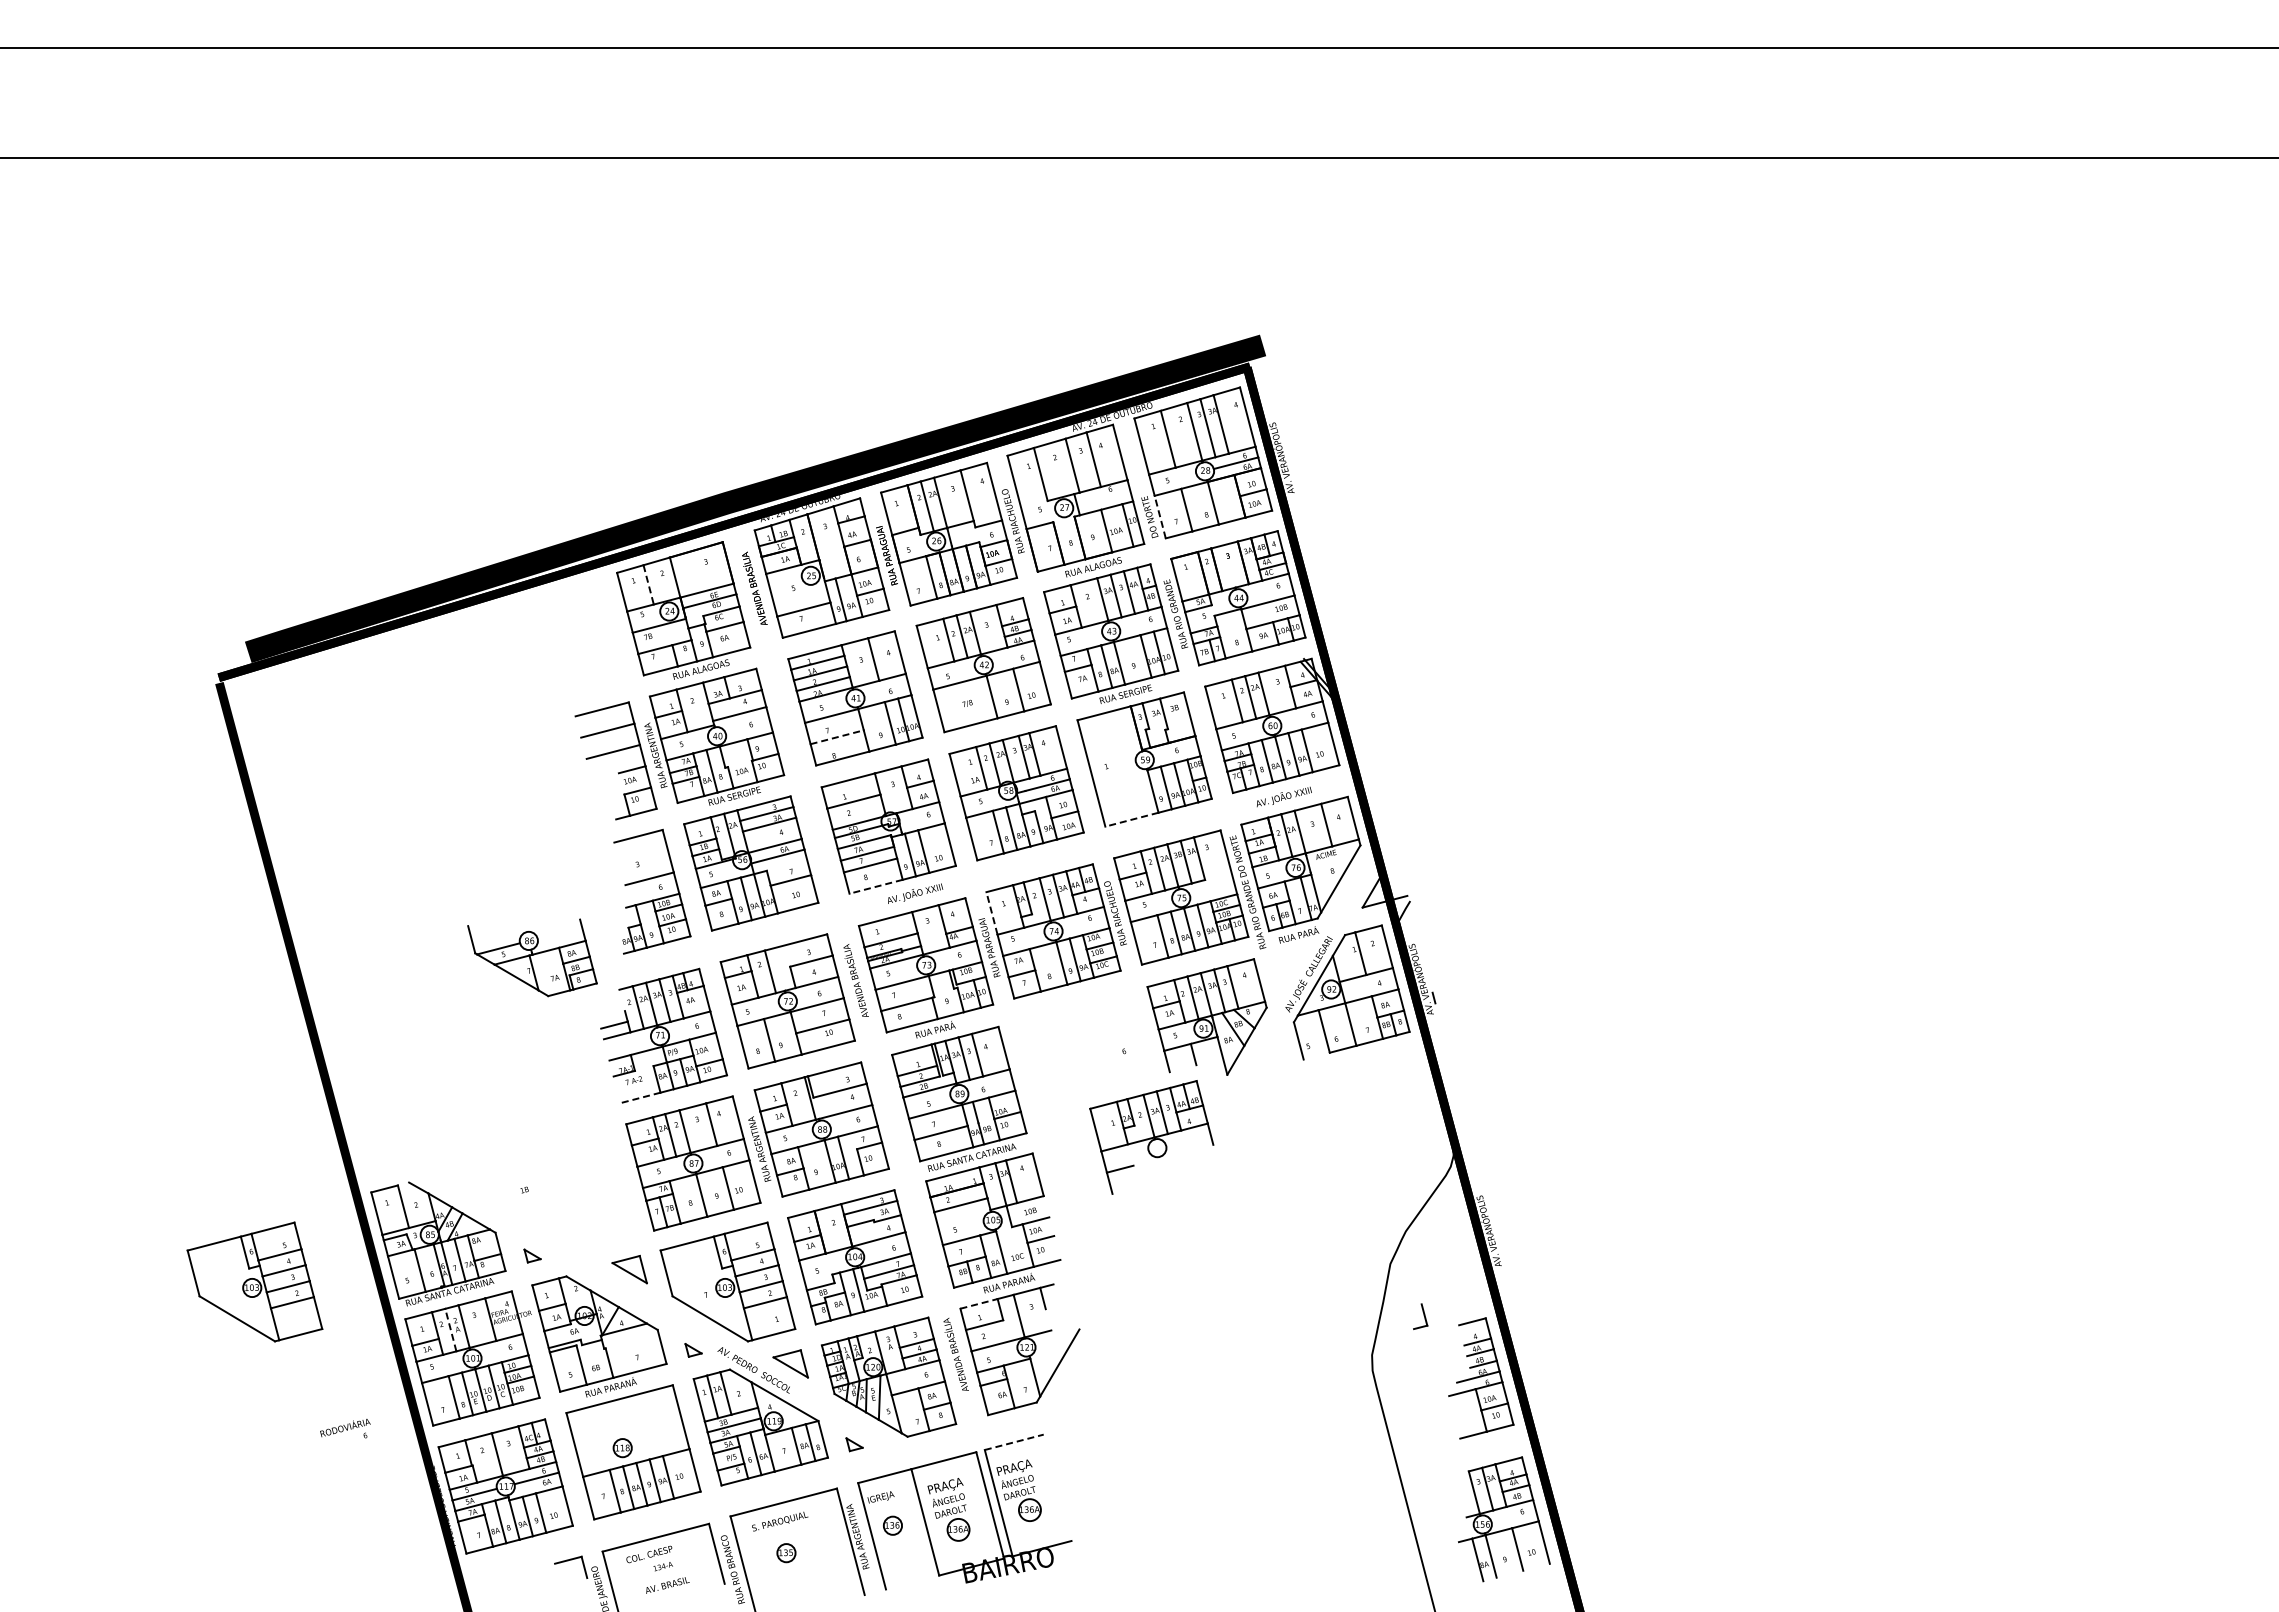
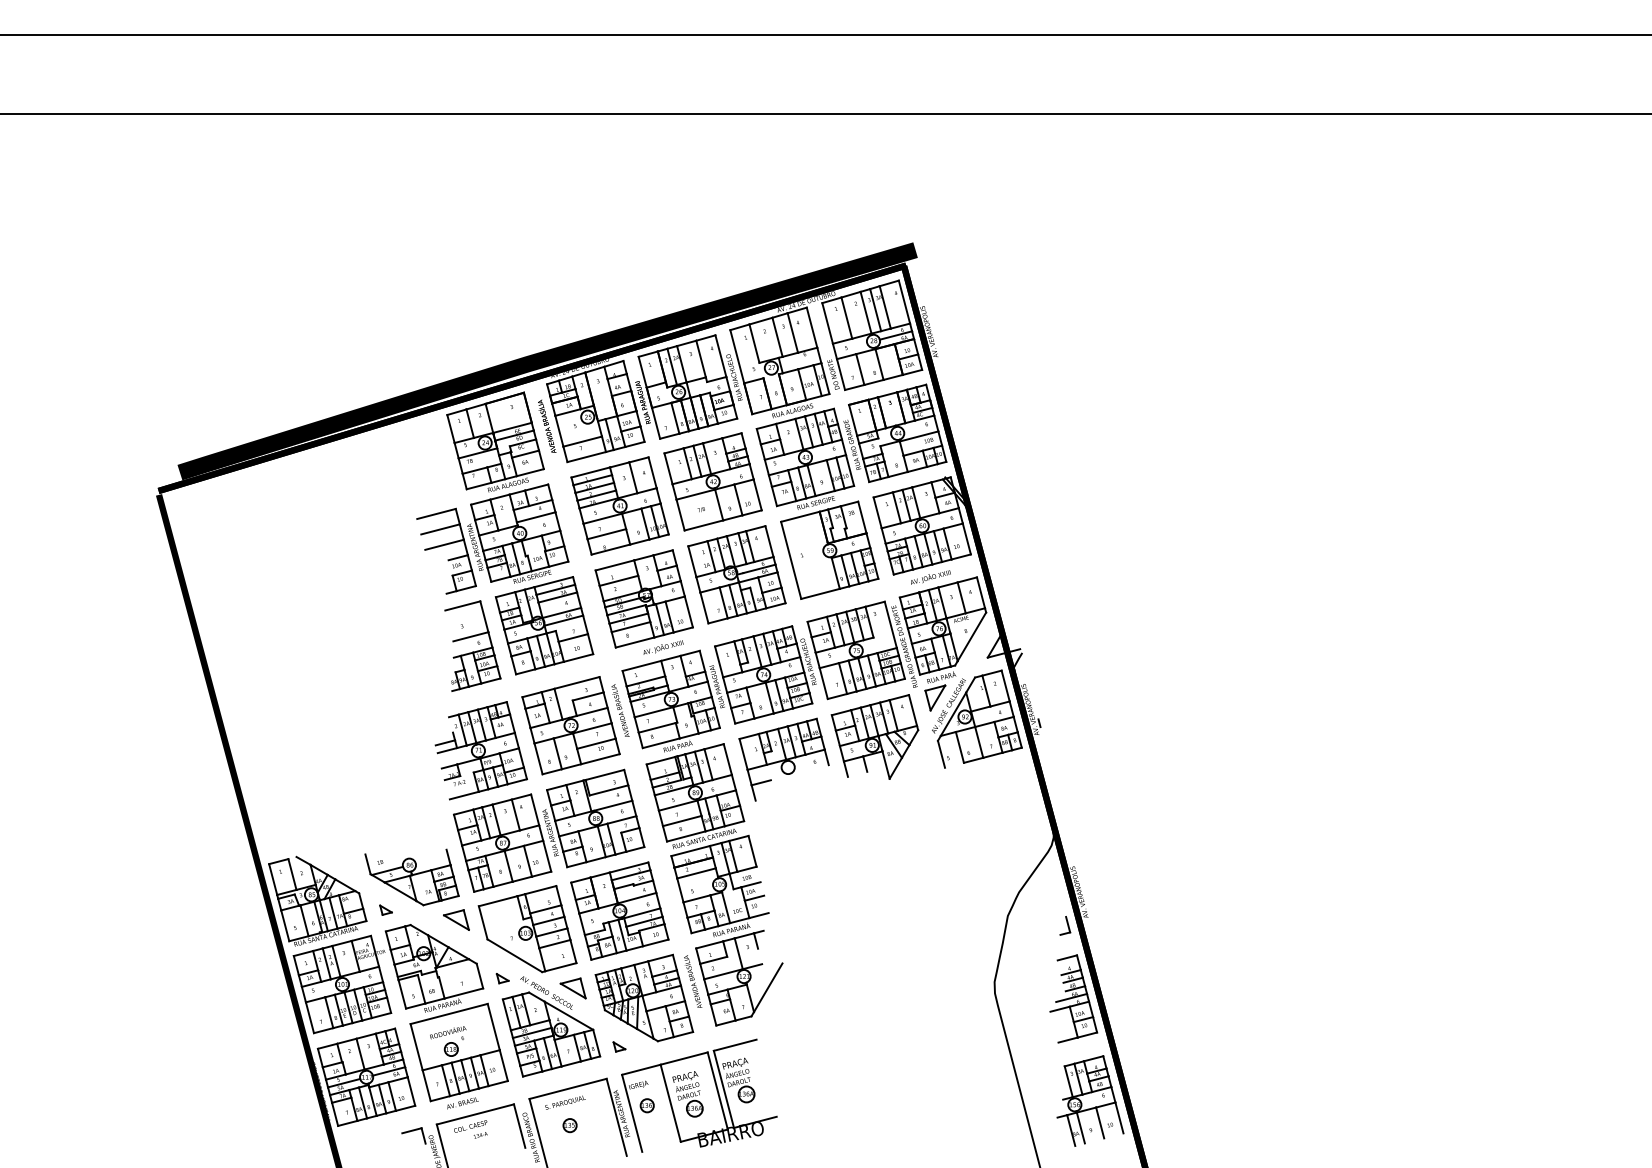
line: (1160, 517) -> (841, 374), dashed -> solid
line: (648, 585) -> (470, 424), dashed -> solid
line: (837, 737) -> (607, 534), dashed -> solid
line: (1131, 819) -> (820, 593), dashed -> solid
line: (875, 886) -> (634, 642), dashed -> solid
line: (992, 913) -> (719, 661), dashed -> solid
part: (532, 957) -> (412, 877), moved
part: (1289, 963) -> (934, 698), added
line: (640, 1097) -> (464, 795), dashed -> solid
part: (1151, 1137) -> (783, 759), moved
part: (254, 1281) -> (184, 928), removed
line: (979, 1303) -> (710, 944), dashed -> solid
part: (1420, 1316) -> (1065, 925), moved
line: (450, 1330) -> (326, 964), dashed -> solid
text: (345, 1428) -> (448, 1033), moved
line: (1014, 1442) -> (735, 1045), dashed -> solid
text: (667, 1585) -> (462, 1103), moved

